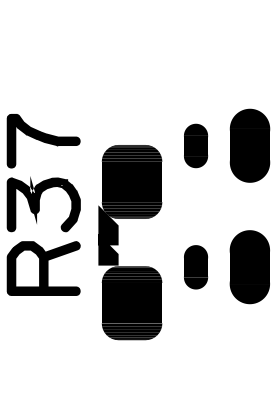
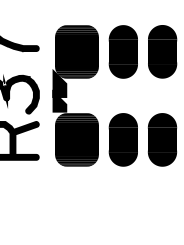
part: (195, 145) -> (123, 51), size x1.67
part: (118, 242) -> (67, 95), moved
part: (195, 267) -> (123, 140), size x1.67

